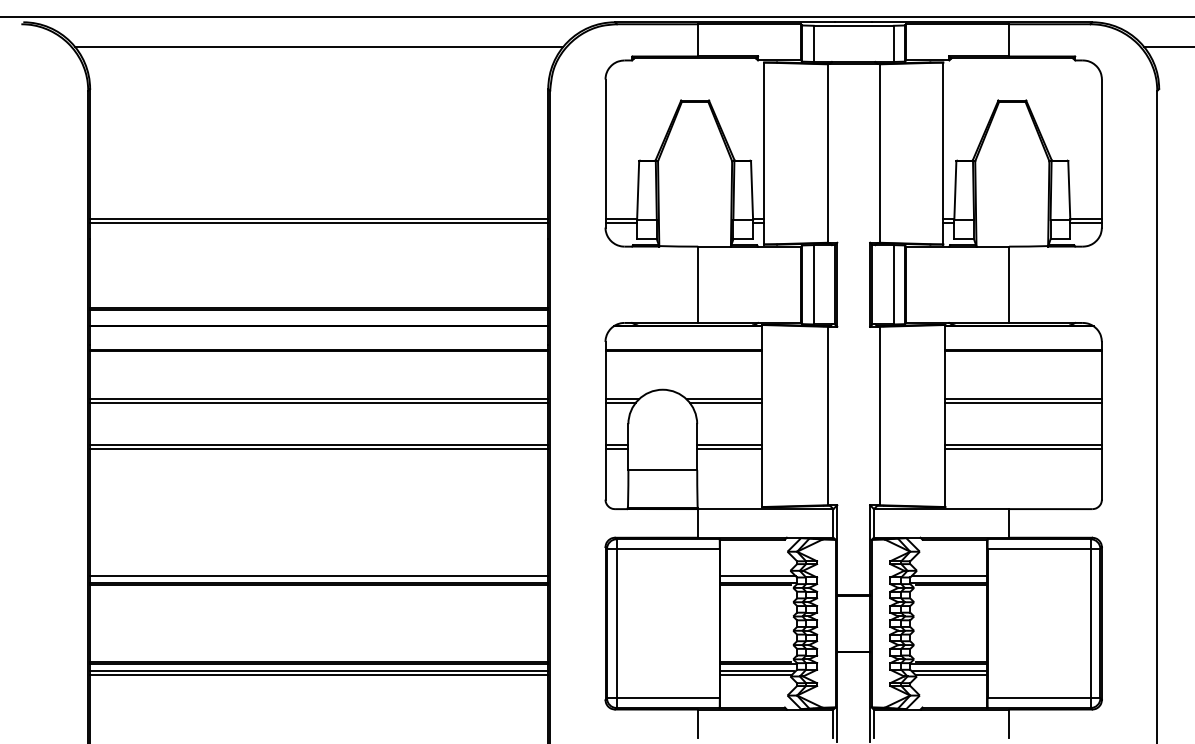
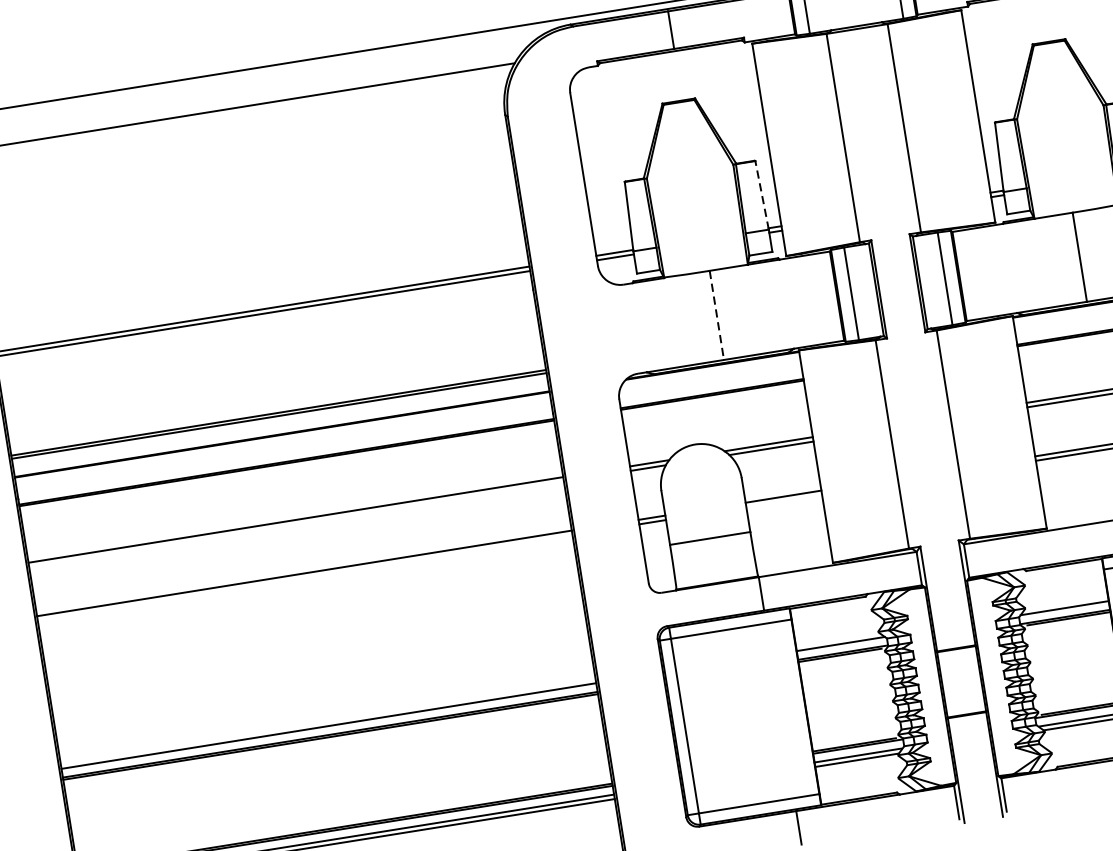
line: (752, 190) -> (762, 195), solid -> dashed
line: (698, 285) -> (717, 316), solid -> dashed
line: (319, 403) -> (297, 524), removed
line: (319, 448) -> (305, 577), removed
line: (729, 448) -> (783, 500), removed

